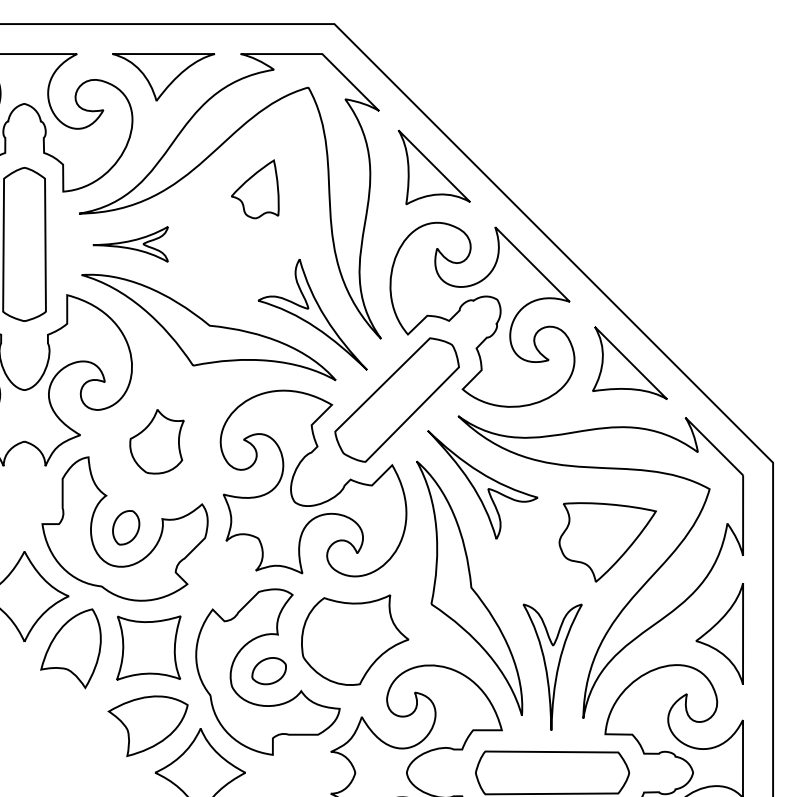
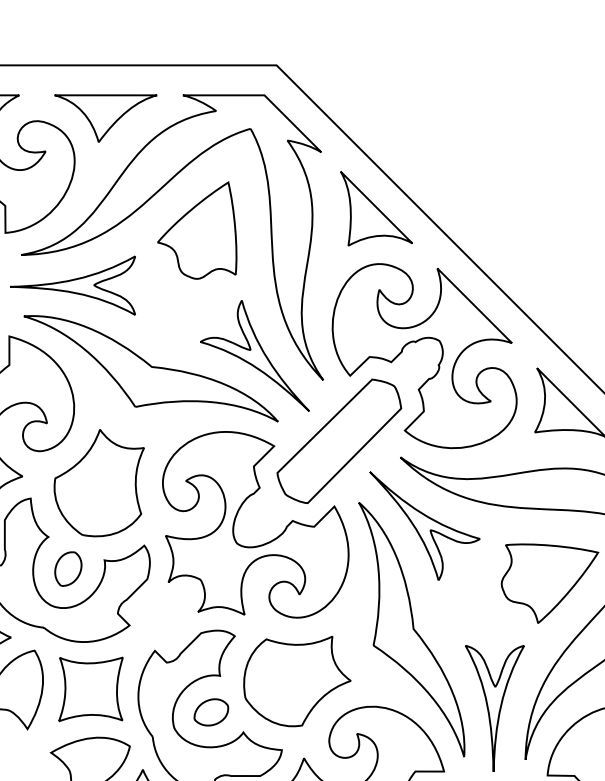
part: (255, 189) -> (197, 230), size x1.67
part: (130, 244) -> (72, 285), size x1.67
part: (156, 441) -> (98, 482), size x1.67

